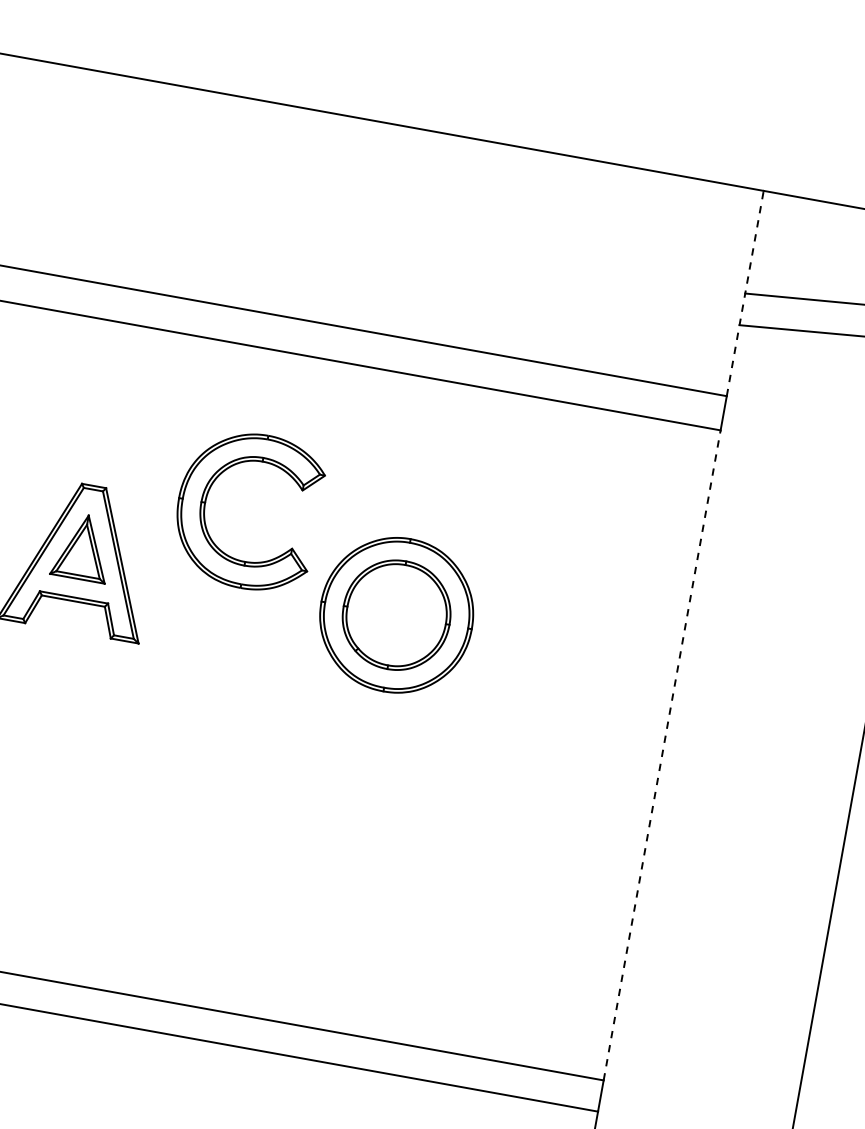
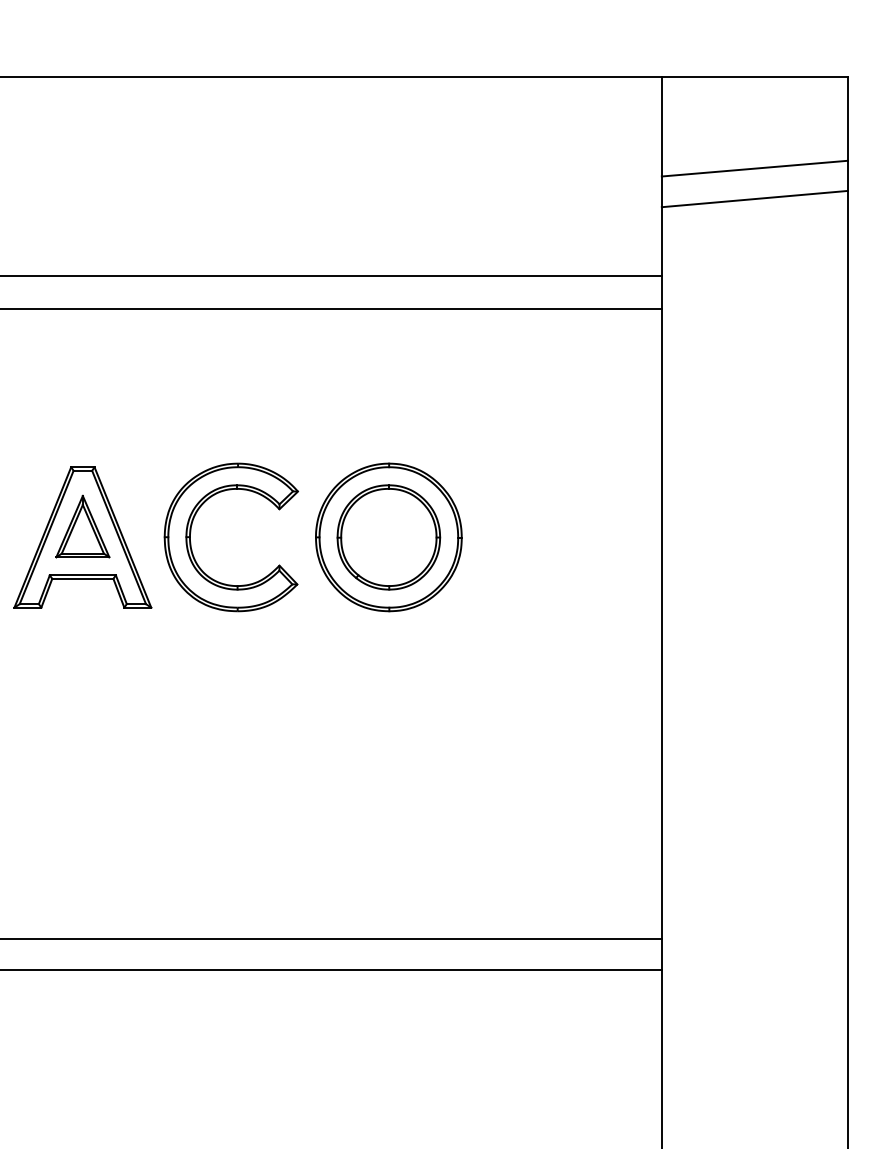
line: (744, 293) -> (661, 176), dashed -> solid
part: (207, 498) -> (191, 532), moved
line: (661, 754) -> (661, 623), dashed -> solid

